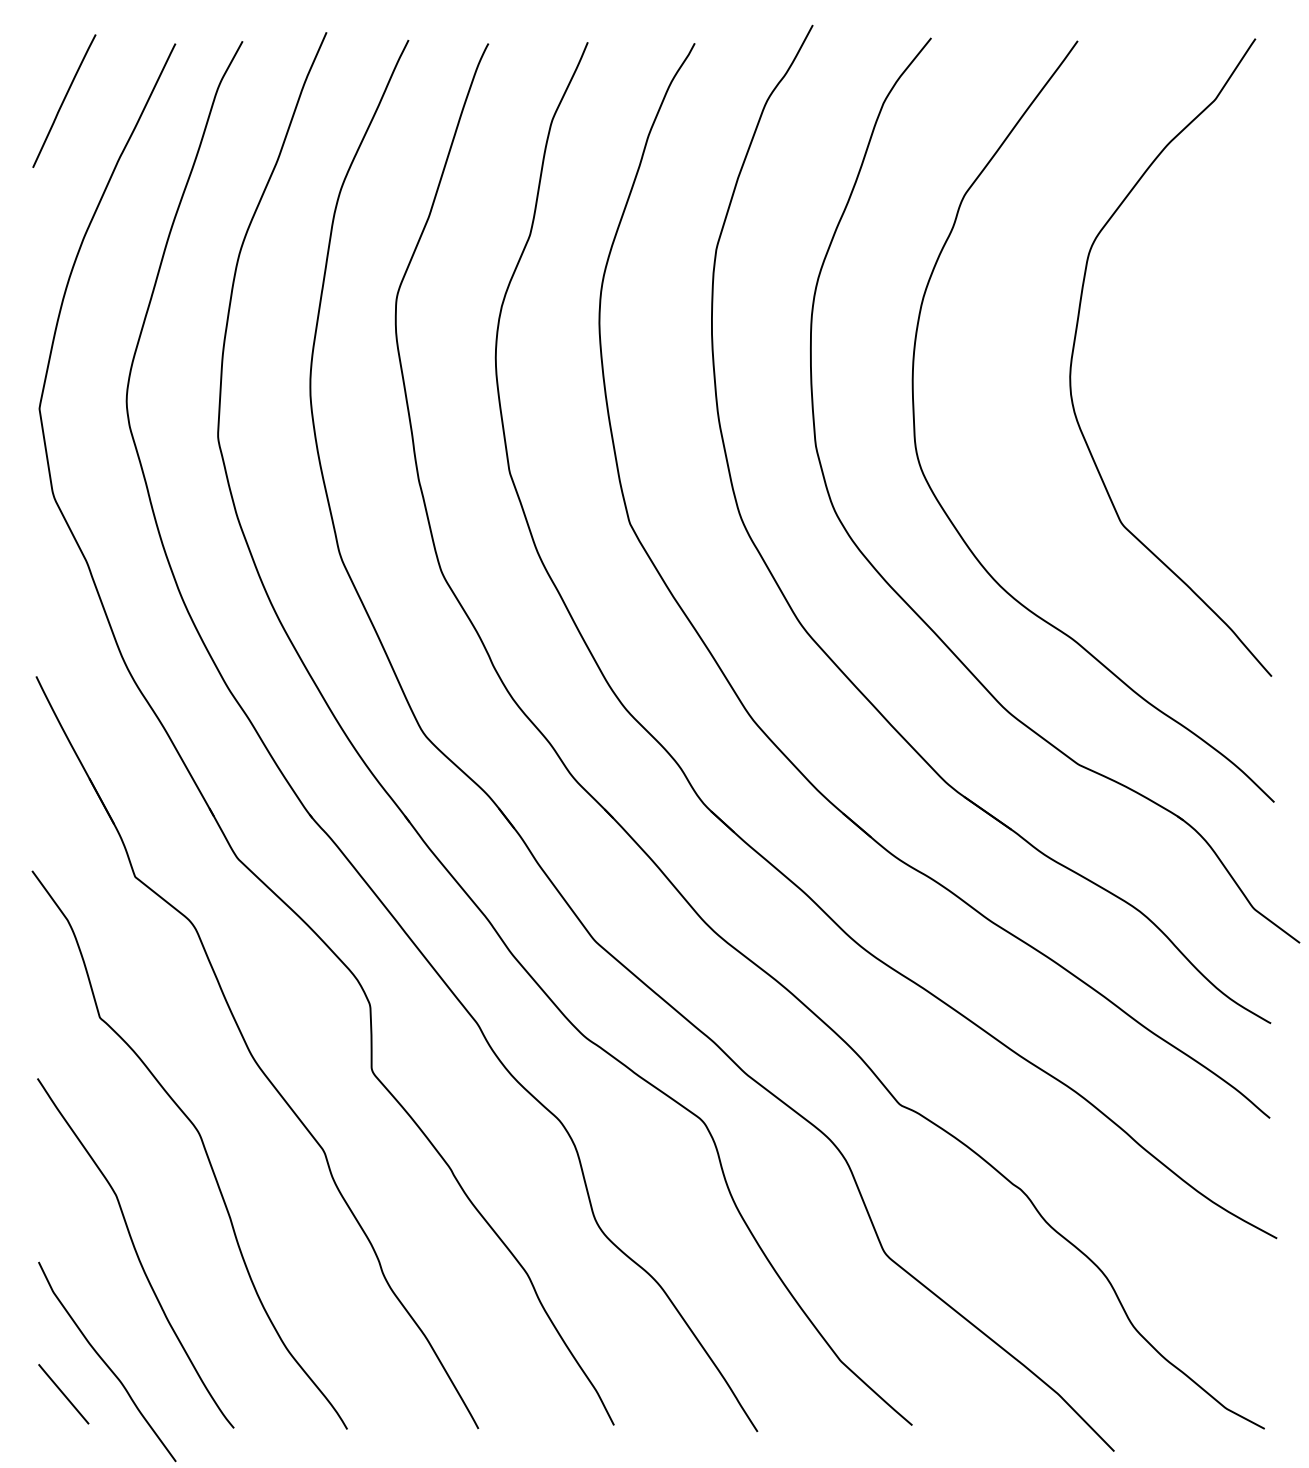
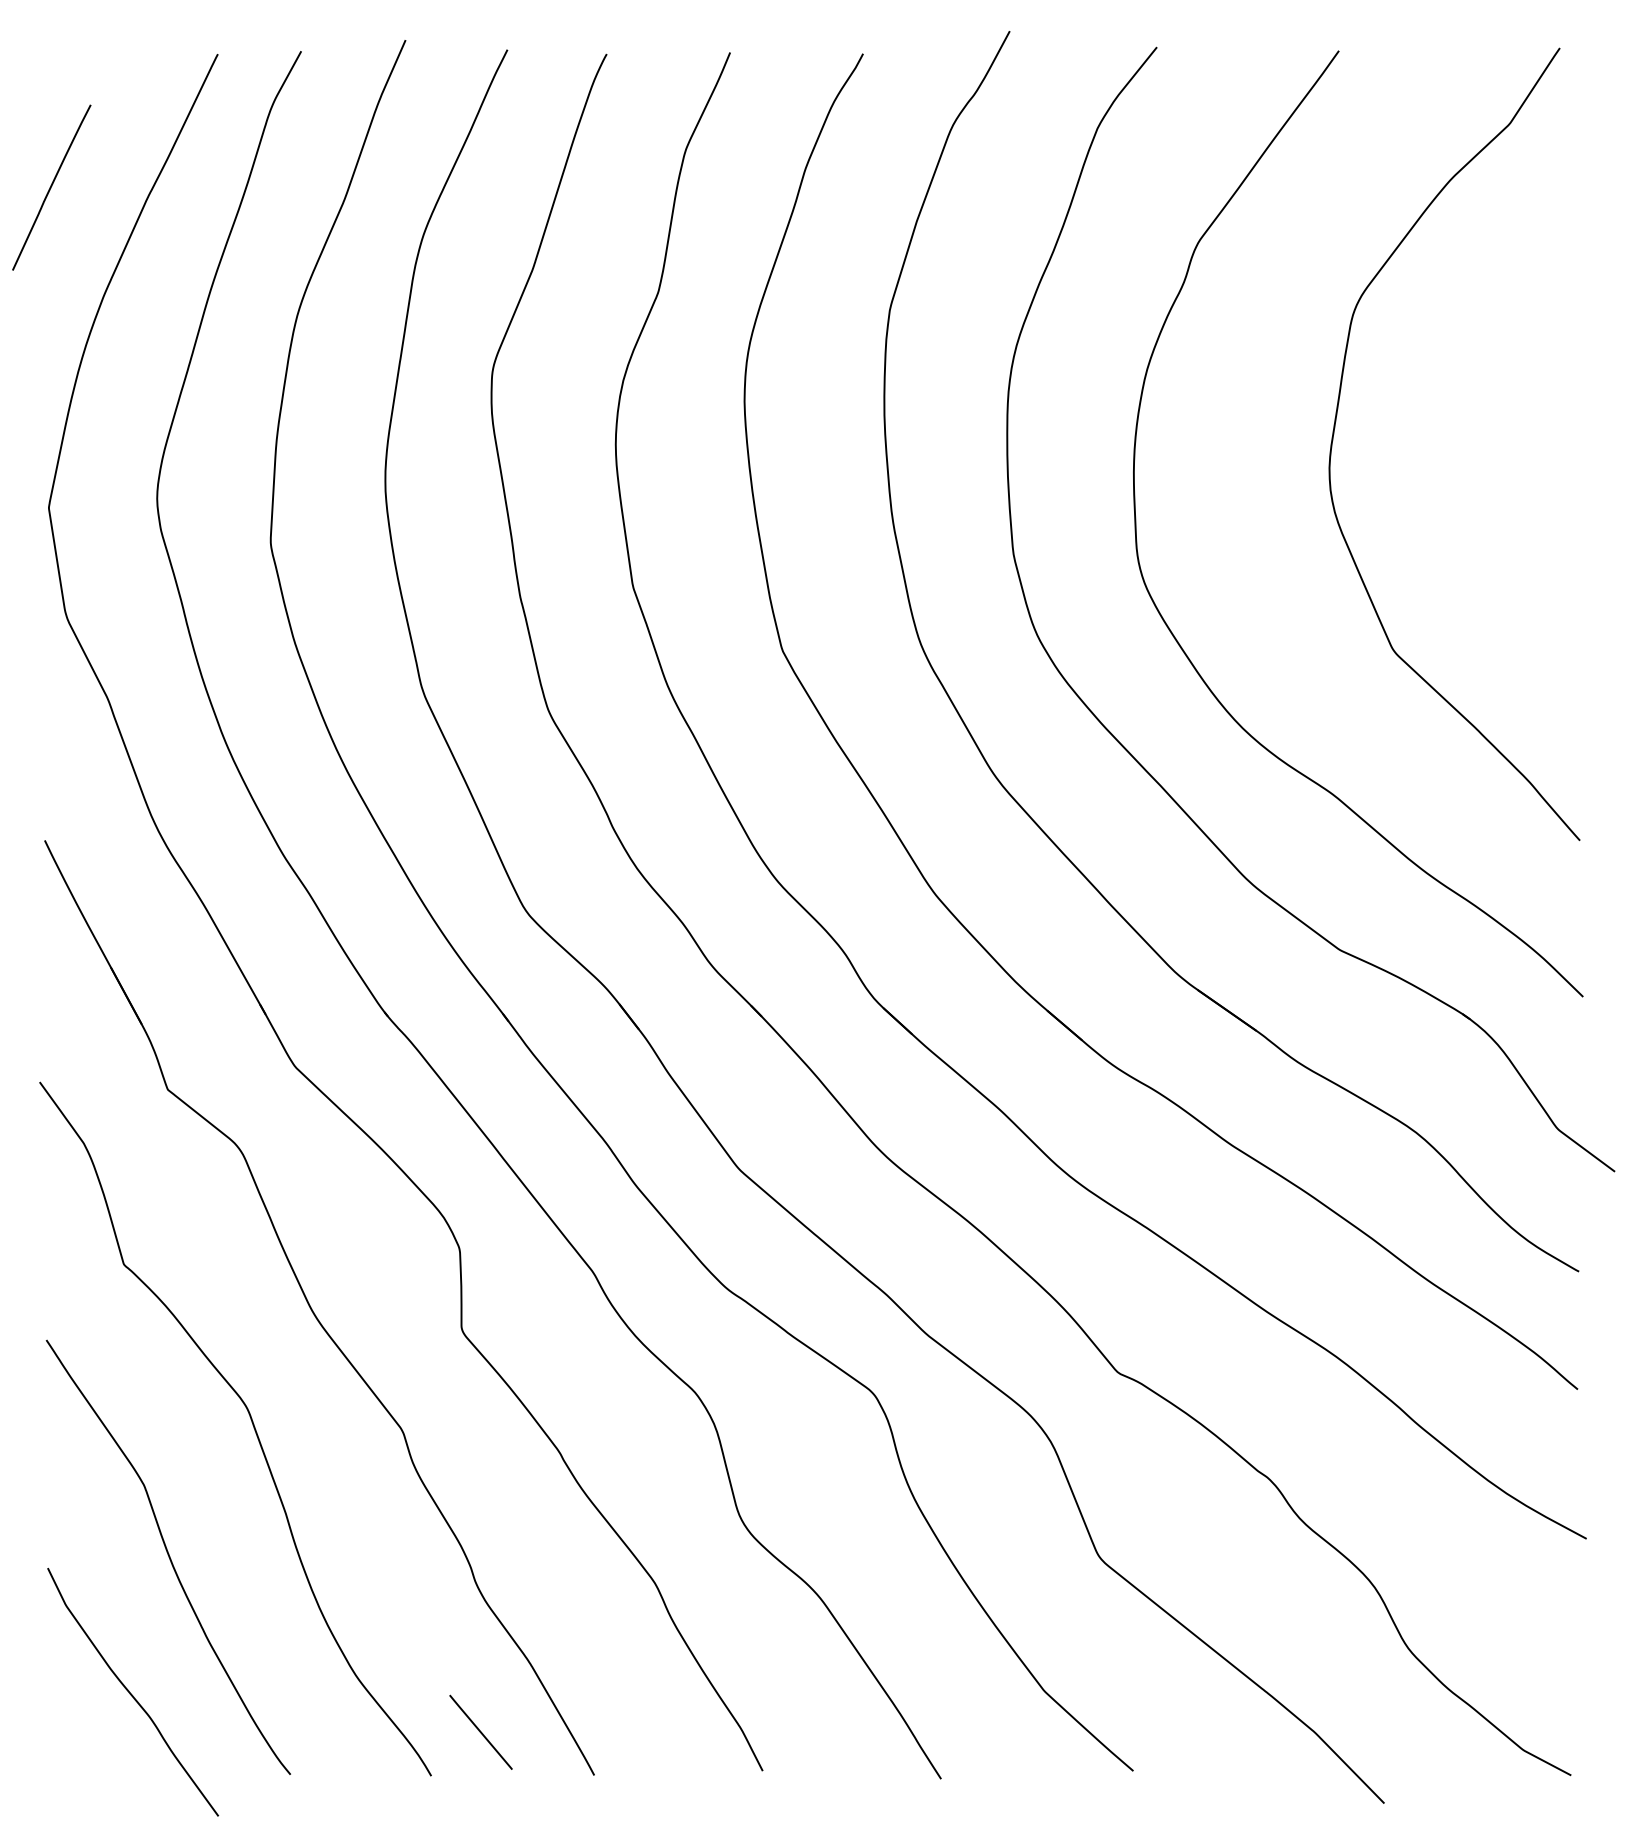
curve: (64, 101) -> (51, 187), moved
line: (63, 1393) -> (480, 1731), moved

